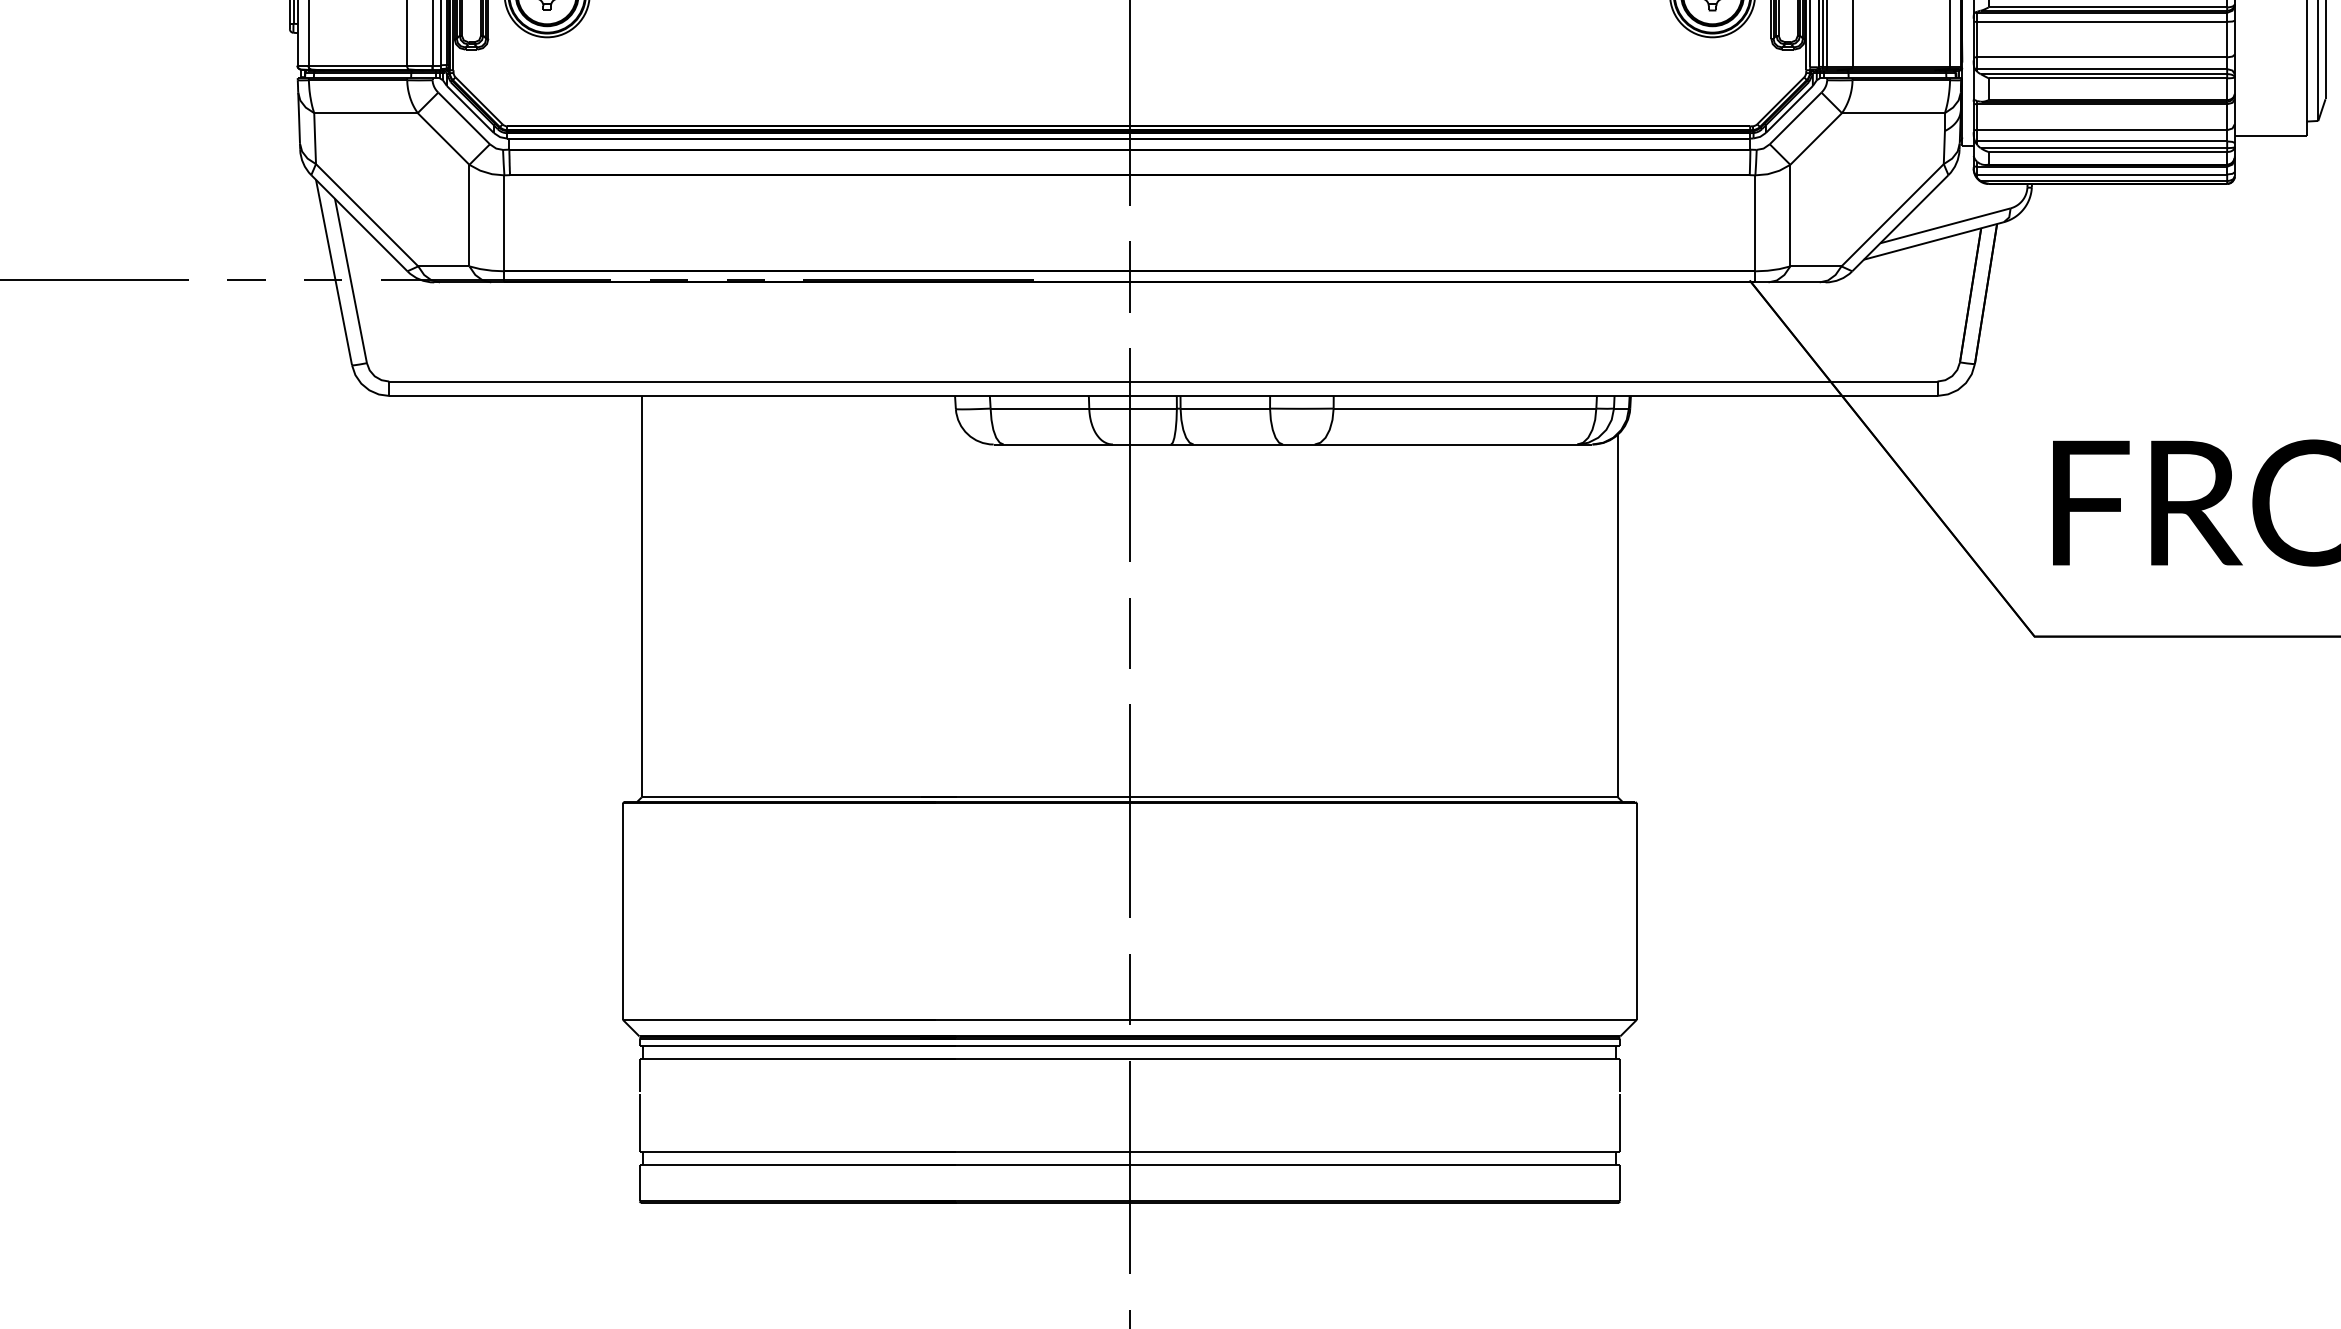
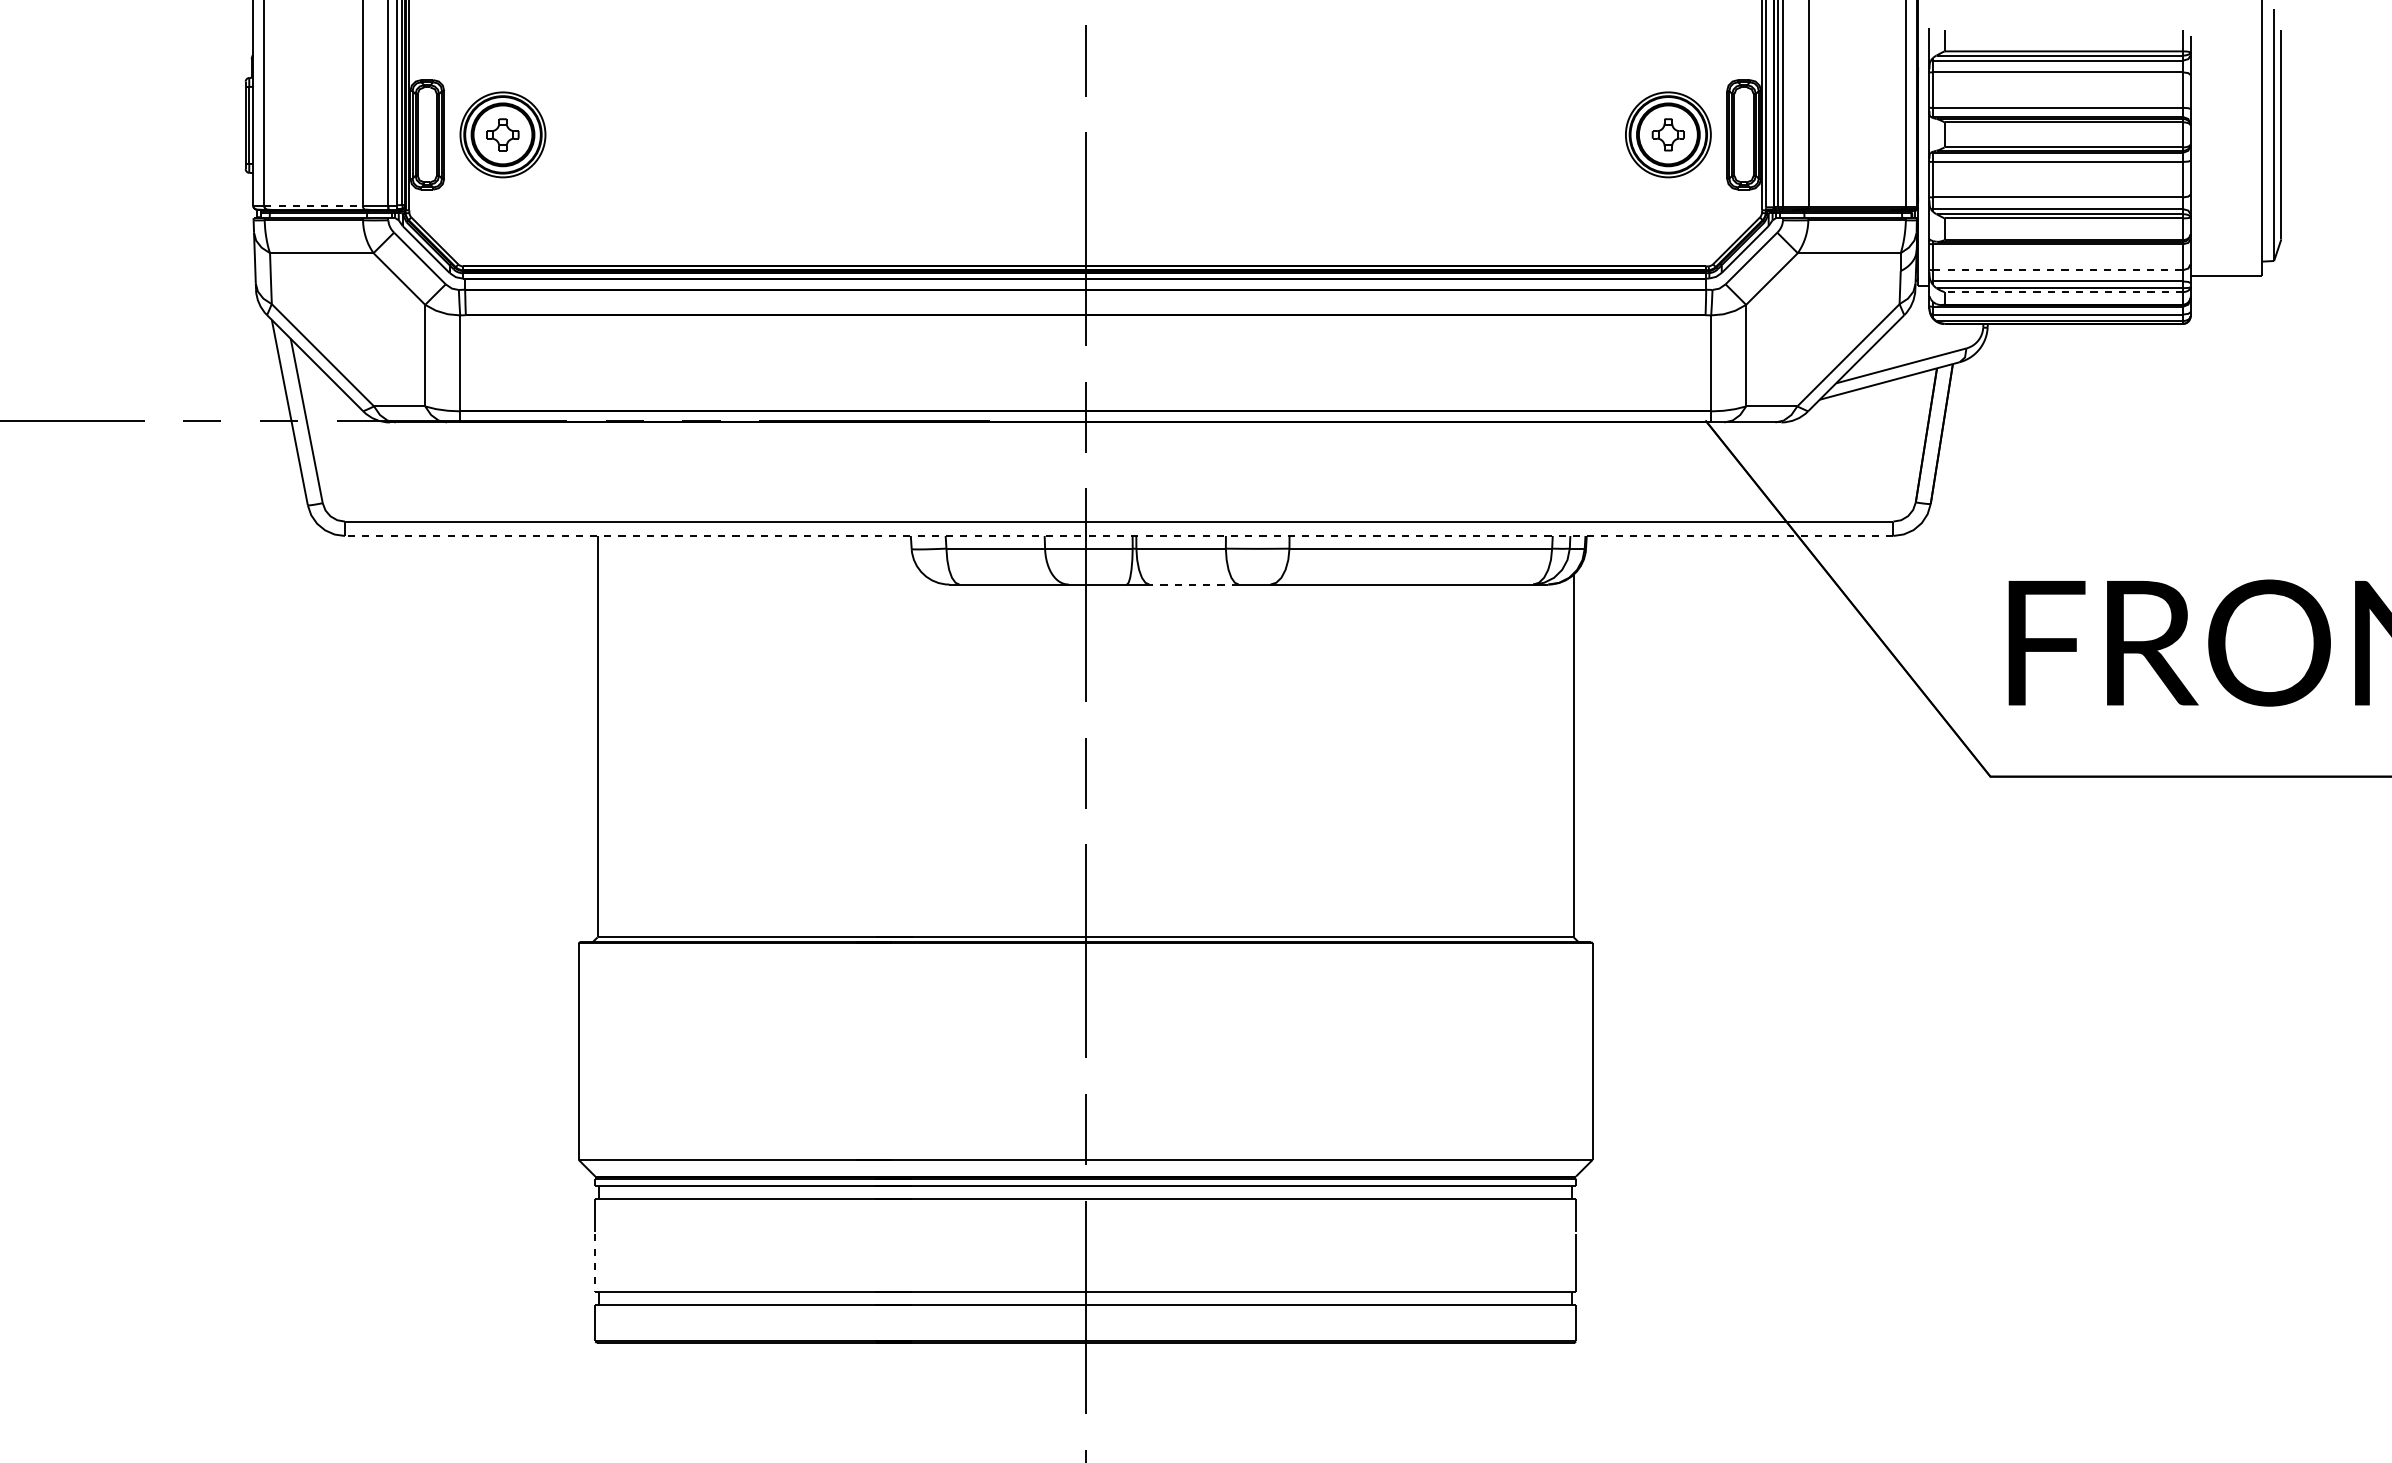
line: (358, 65) -> (314, 205), solid -> dashed
line: (2102, 130) -> (2058, 270), solid -> dashed
line: (2107, 152) -> (2063, 292), solid -> dashed
line: (1162, 395) -> (1118, 535), solid -> dashed
line: (1238, 444) -> (1194, 584), solid -> dashed
line: (639, 1123) -> (595, 1263), solid -> dashed

